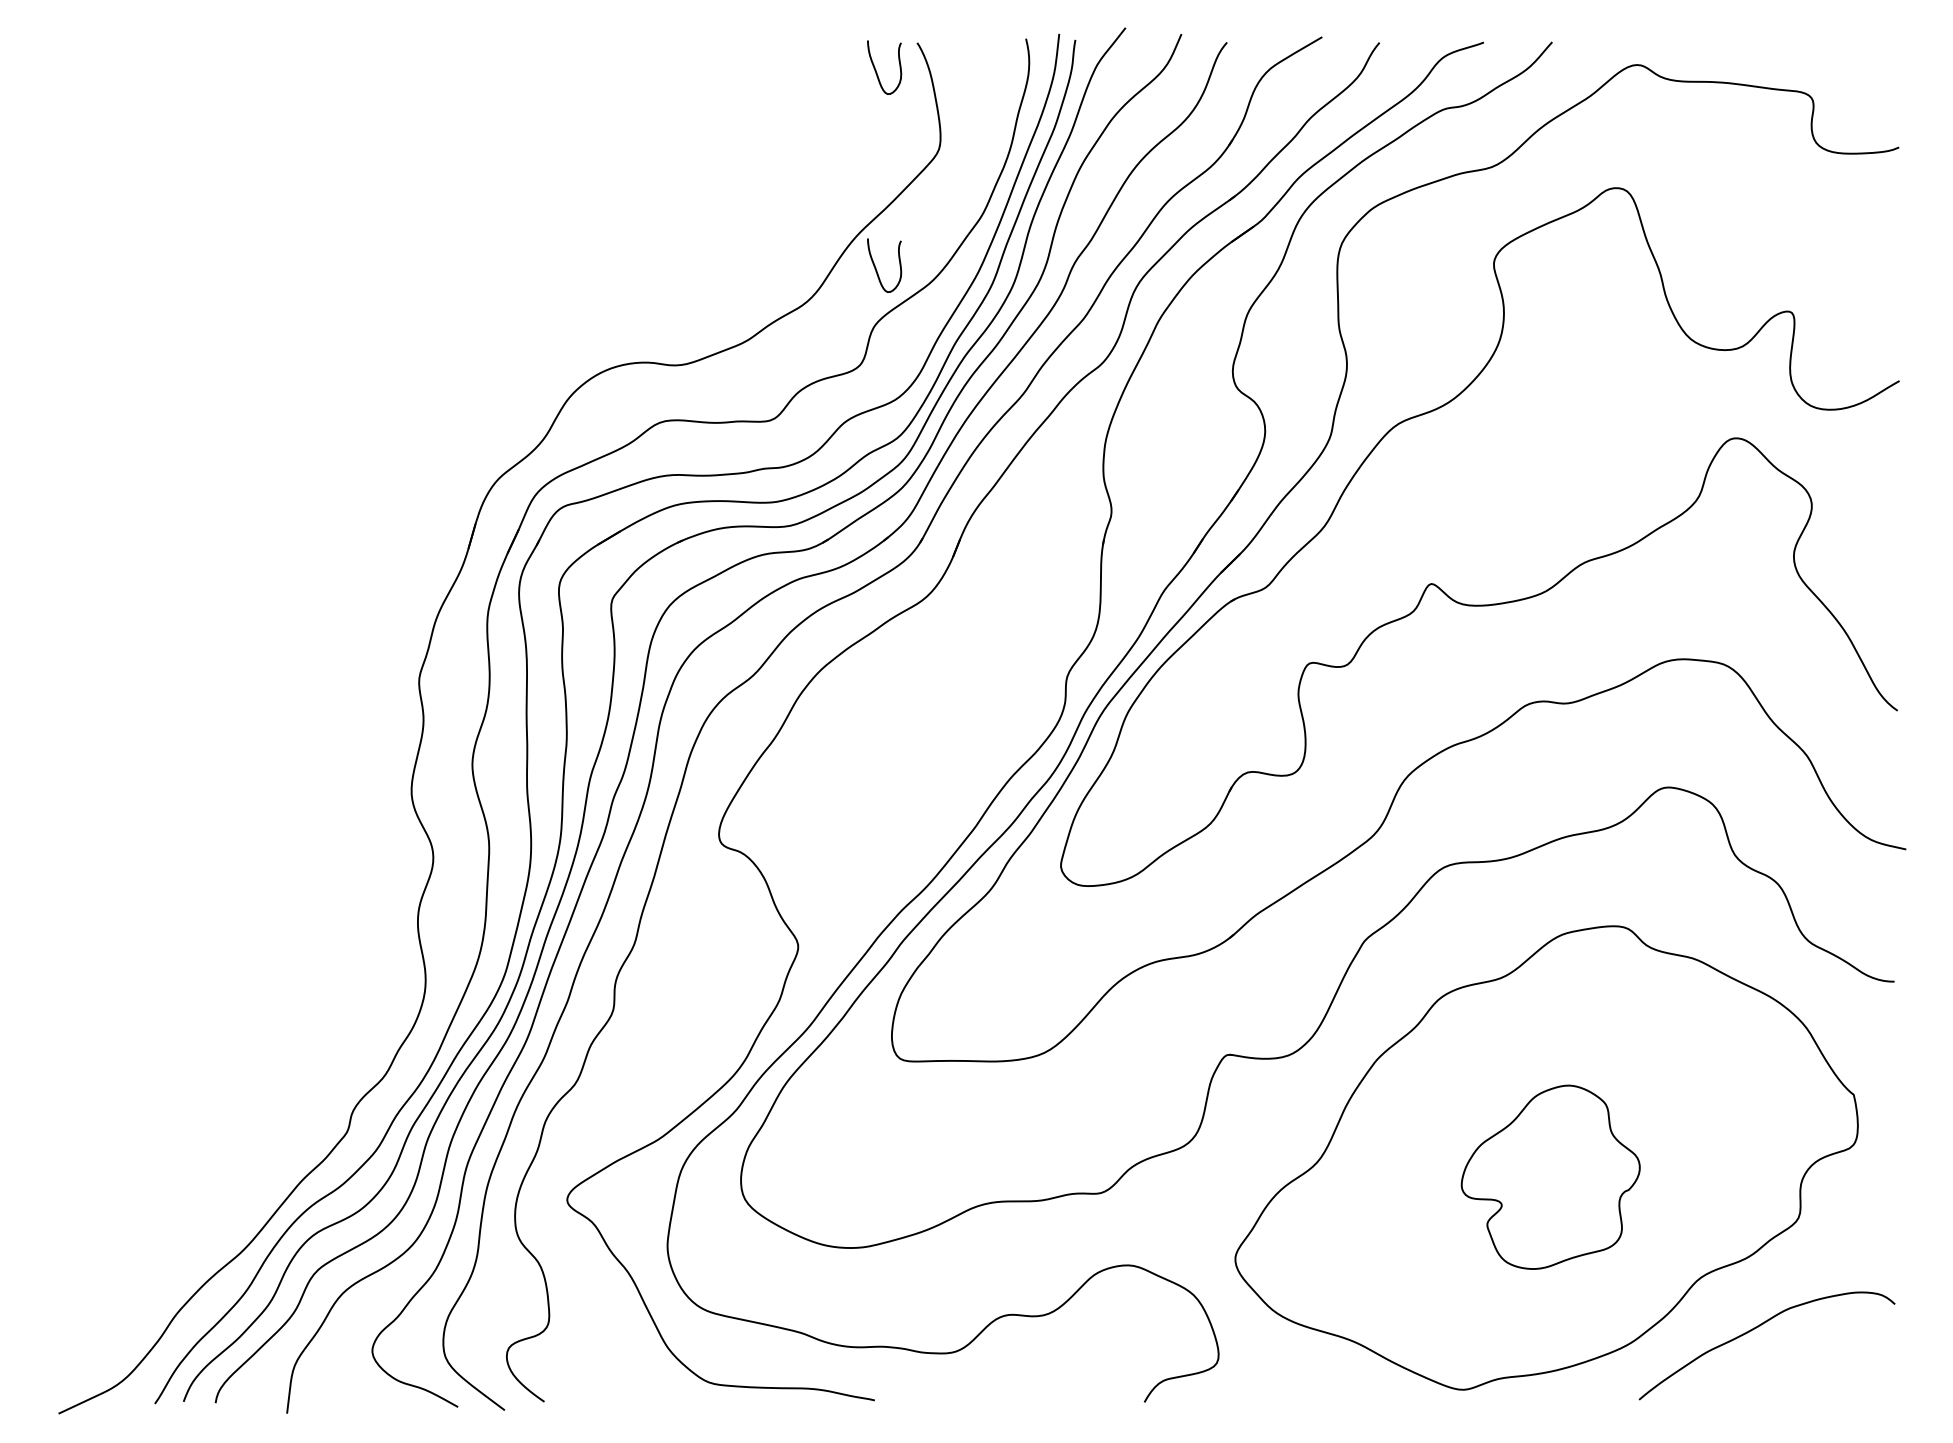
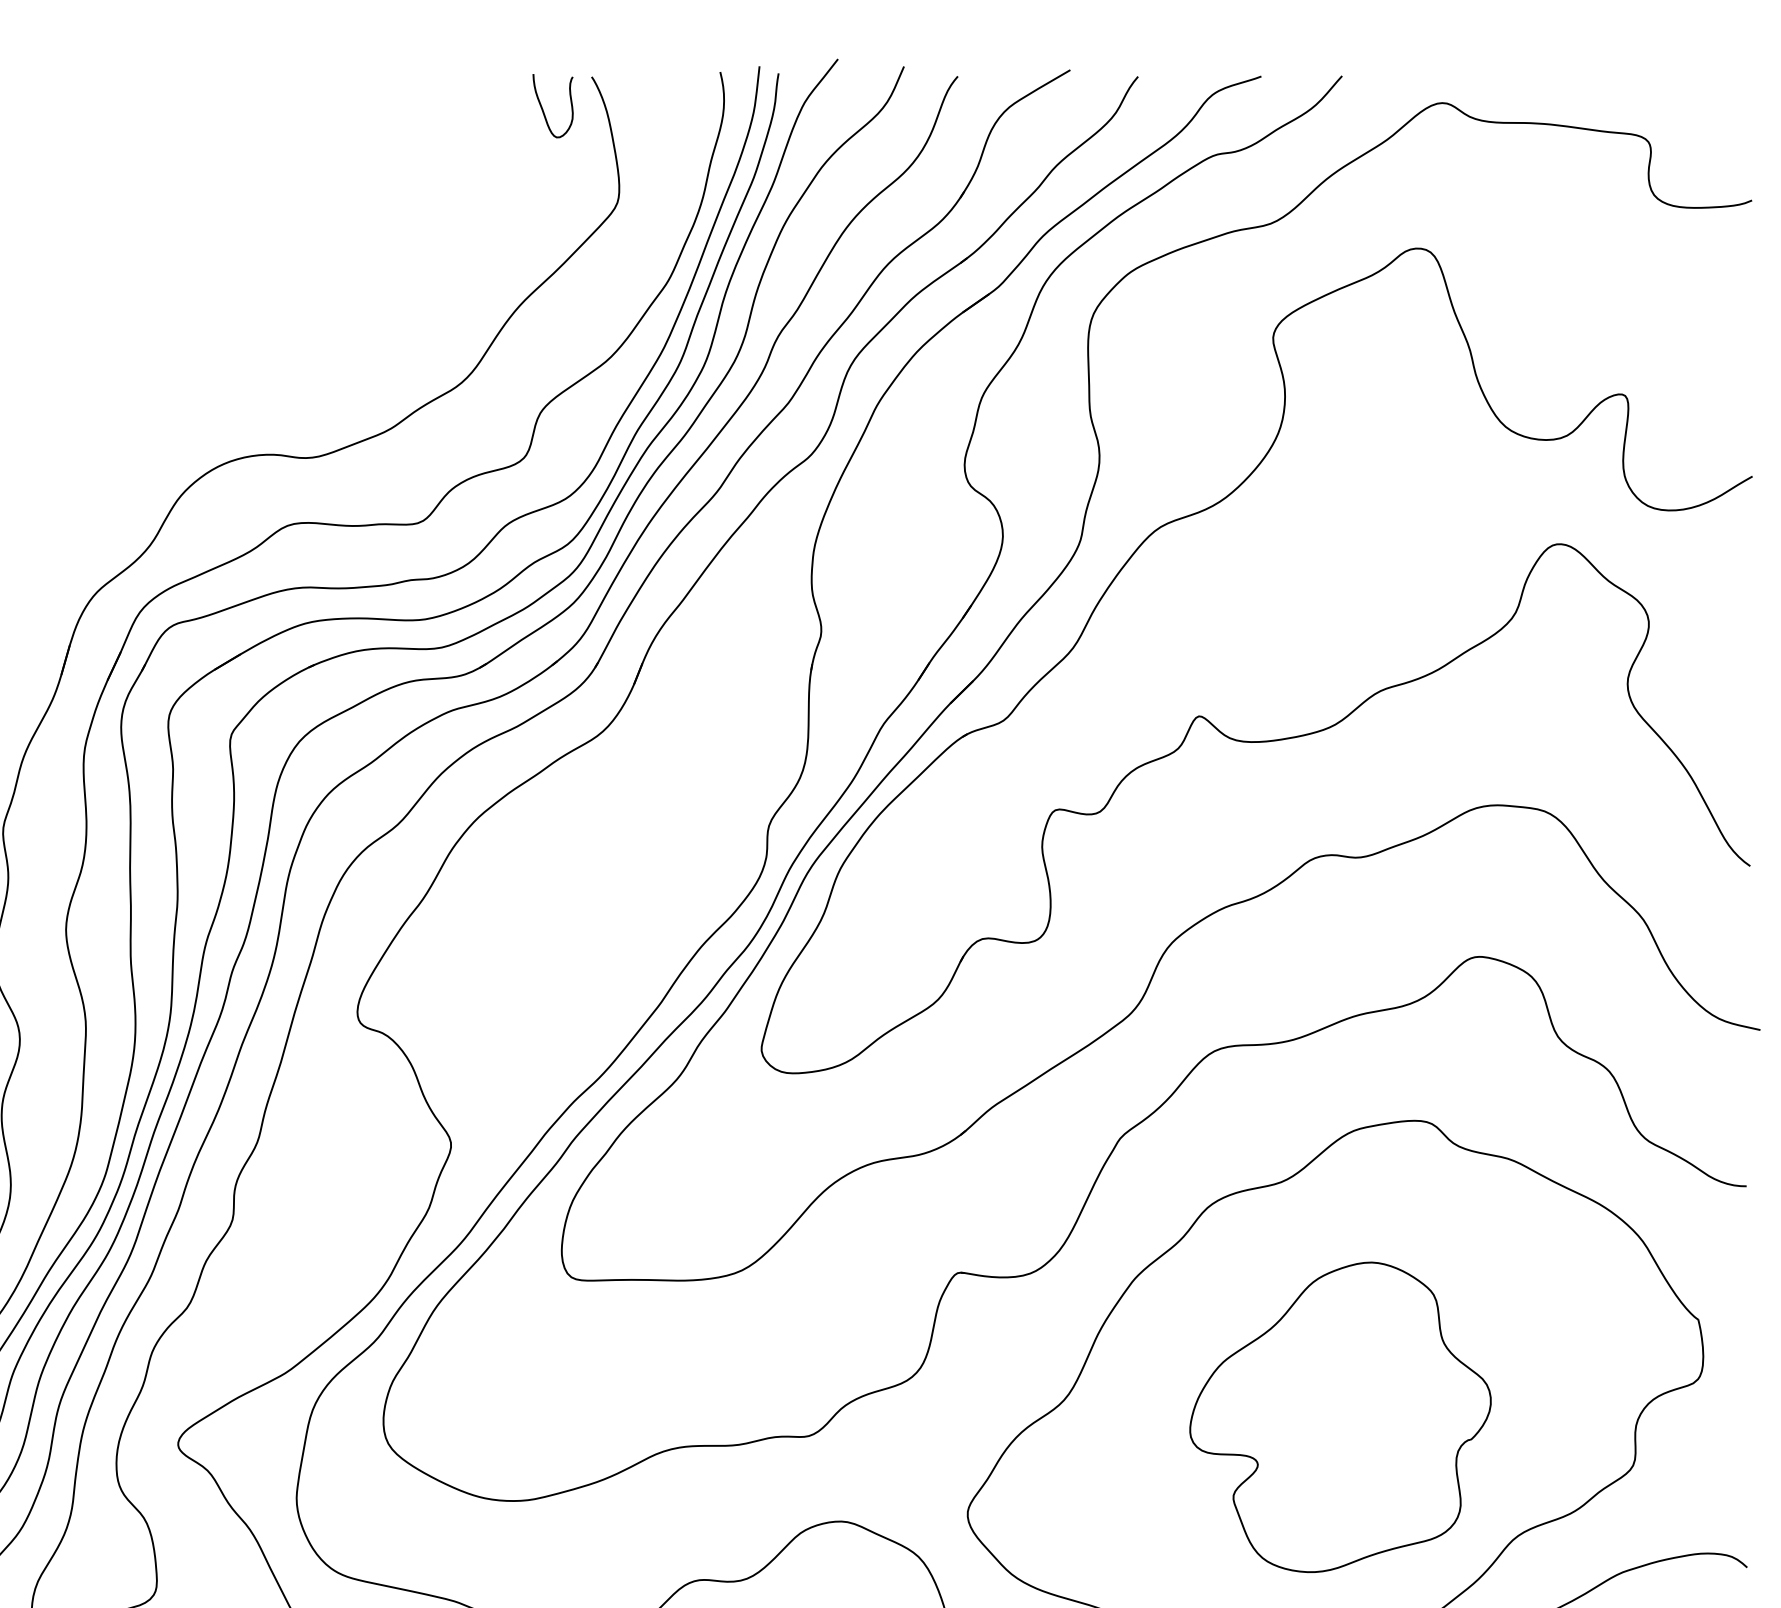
curve: (876, 267) -> (543, 342), removed
part: (1550, 1177) -> (1340, 1417), size x1.43

